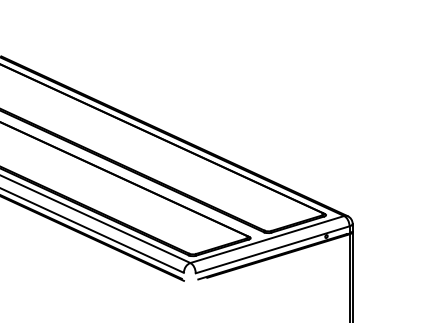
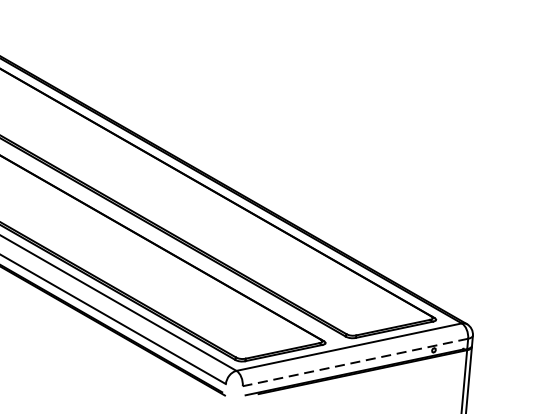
line: (272, 249) -> (355, 362), solid -> dashed

